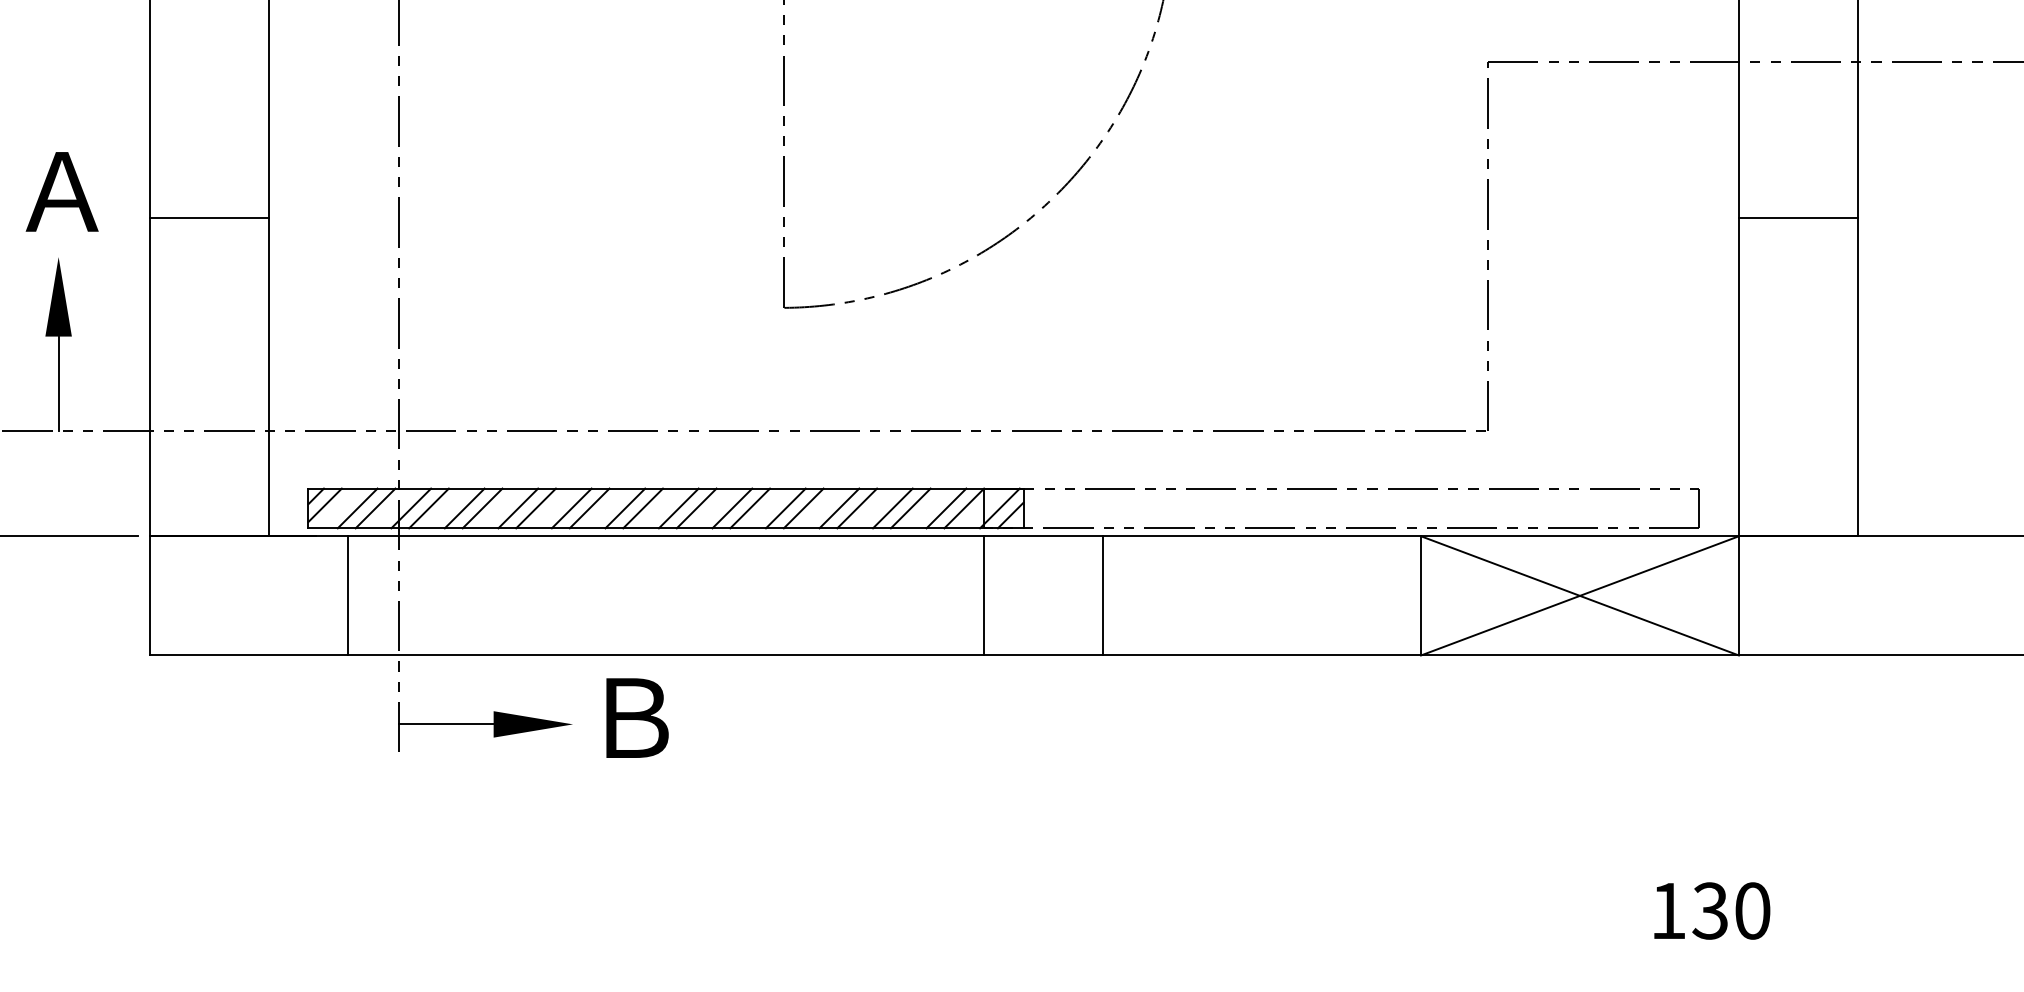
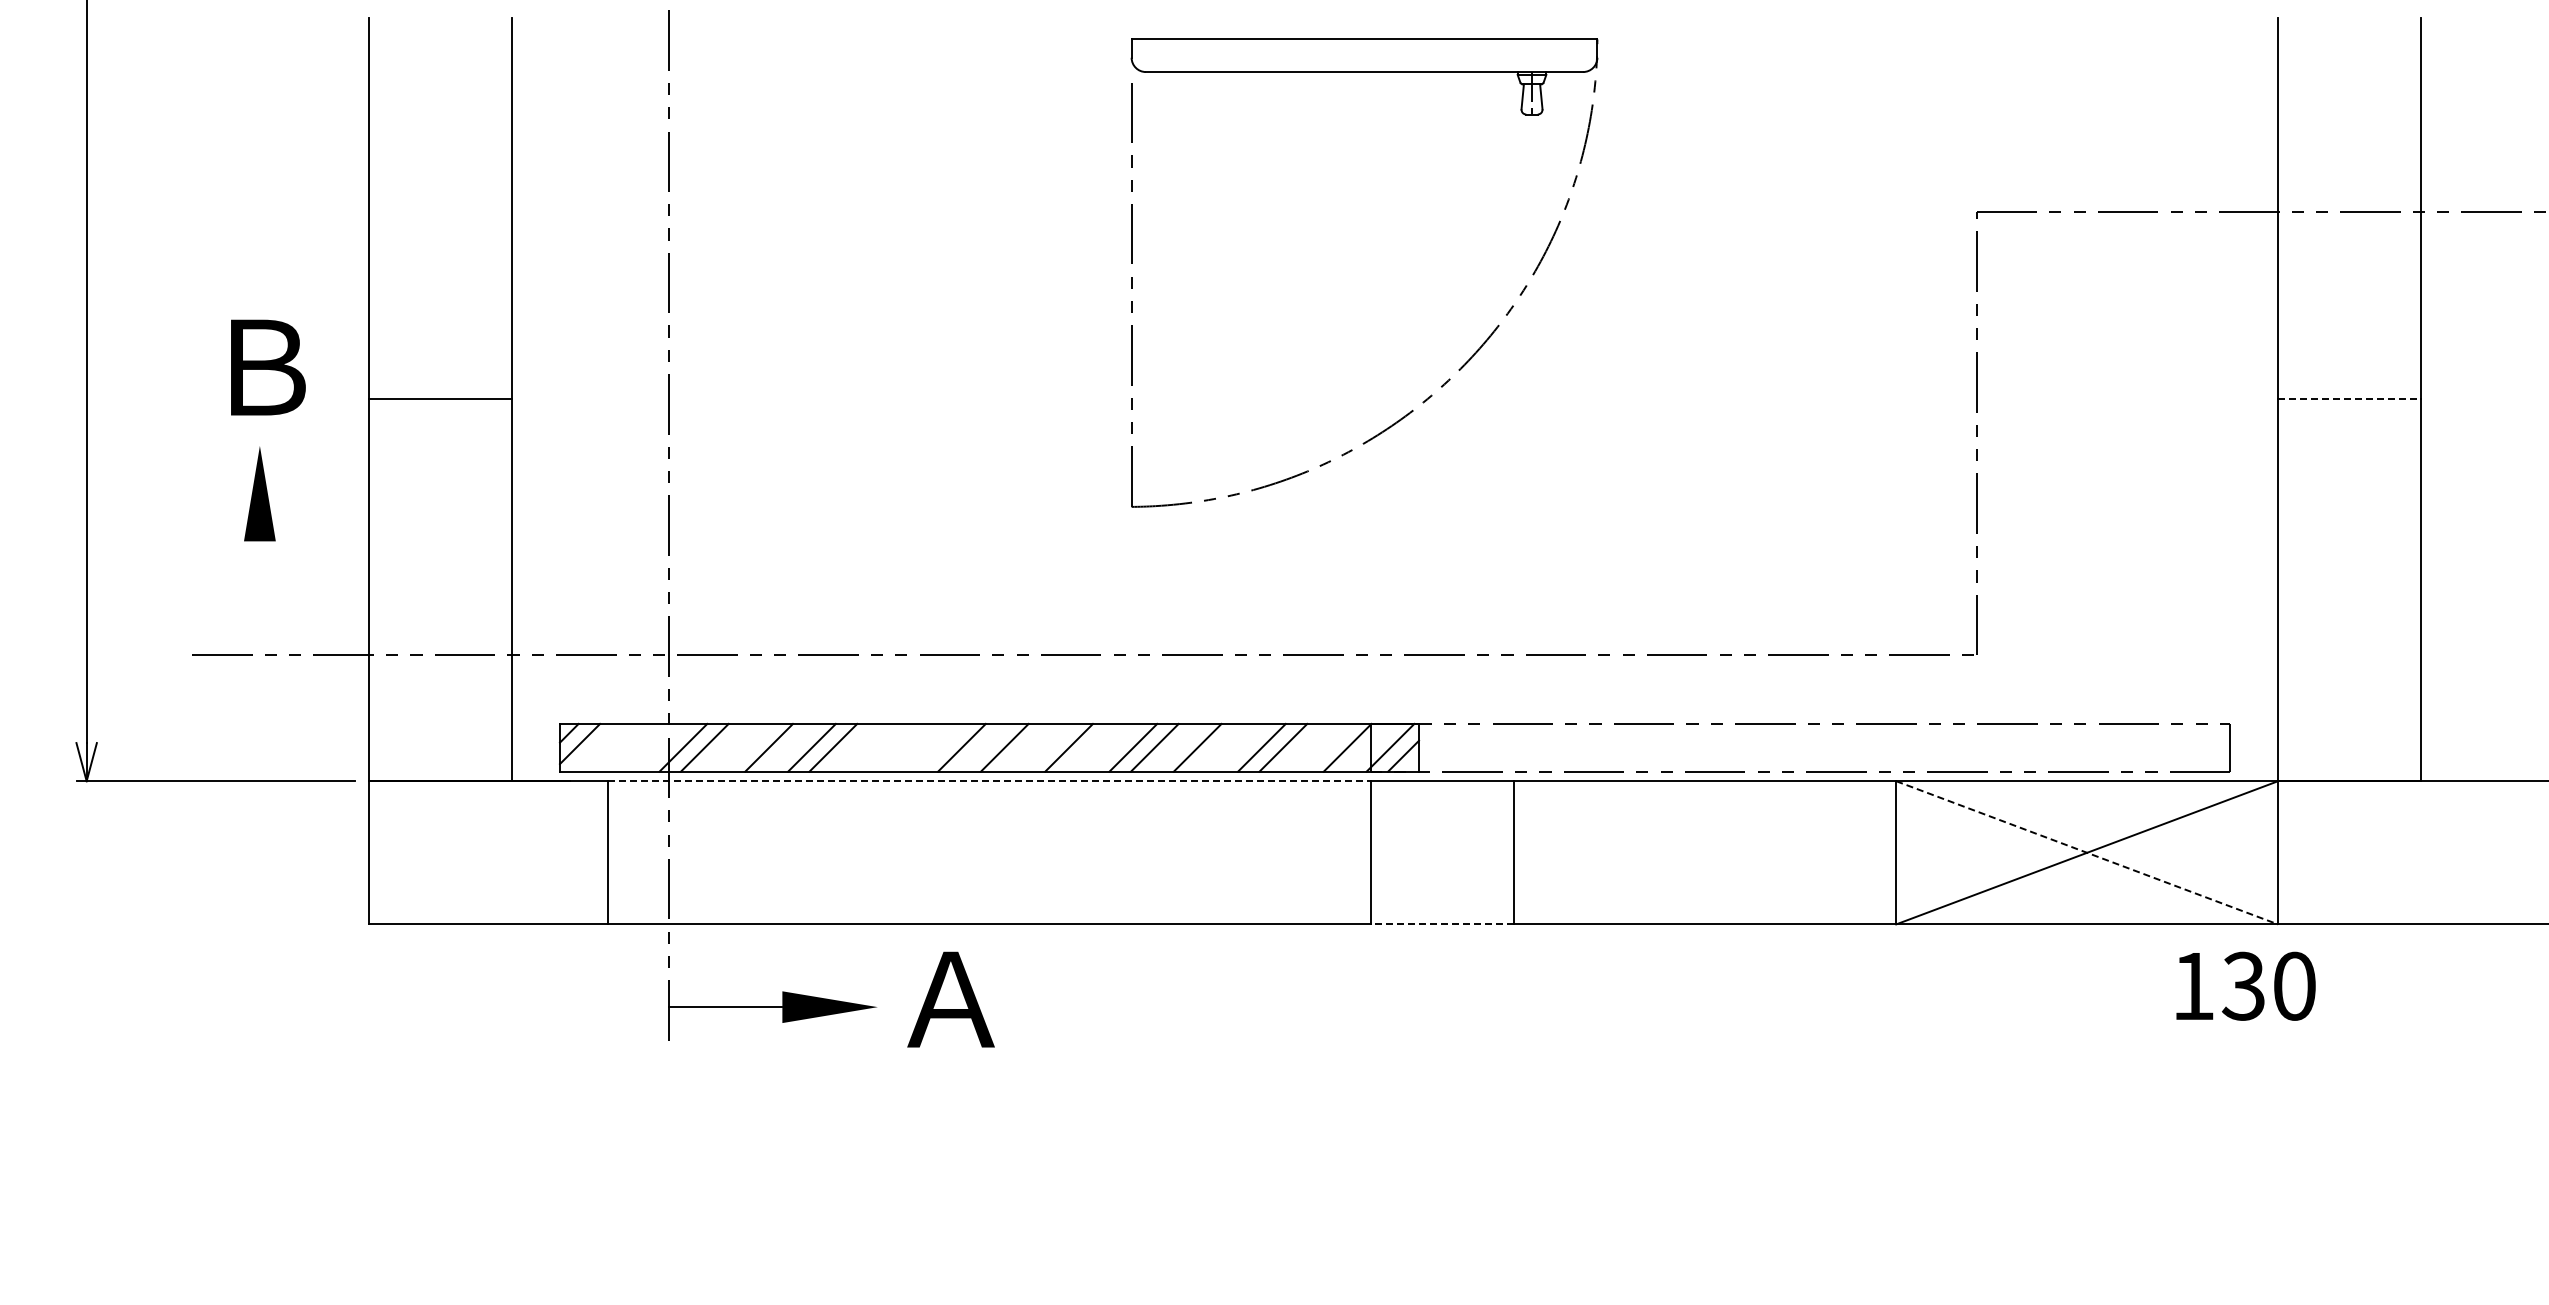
text: (61, 191) -> (263, 367), Ａ -> Ｂ
line: (1798, 218) -> (2349, 399), solid -> dashed
line: (58, 384) -> (259, 598), removed
line: (357, 508) -> (618, 747), removed
line: (375, 508) -> (640, 747), removed
line: (464, 508) -> (747, 747), removed
line: (572, 508) -> (876, 747), removed
line: (589, 508) -> (897, 747), removed
line: (625, 508) -> (940, 747), removed
line: (696, 508) -> (1026, 747), removed
line: (750, 508) -> (1090, 747), removed
line: (856, 508) -> (1218, 747), removed
line: (946, 508) -> (1326, 747), removed
line: (666, 536) -> (989, 781), solid -> dashed
line: (1580, 595) -> (2087, 852), solid -> dashed
line: (1043, 655) -> (1442, 924), solid -> dashed
text: (633, 718) -> (950, 999), Ｂ -> Ａ
text: (1711, 910) -> (2245, 985), moved

